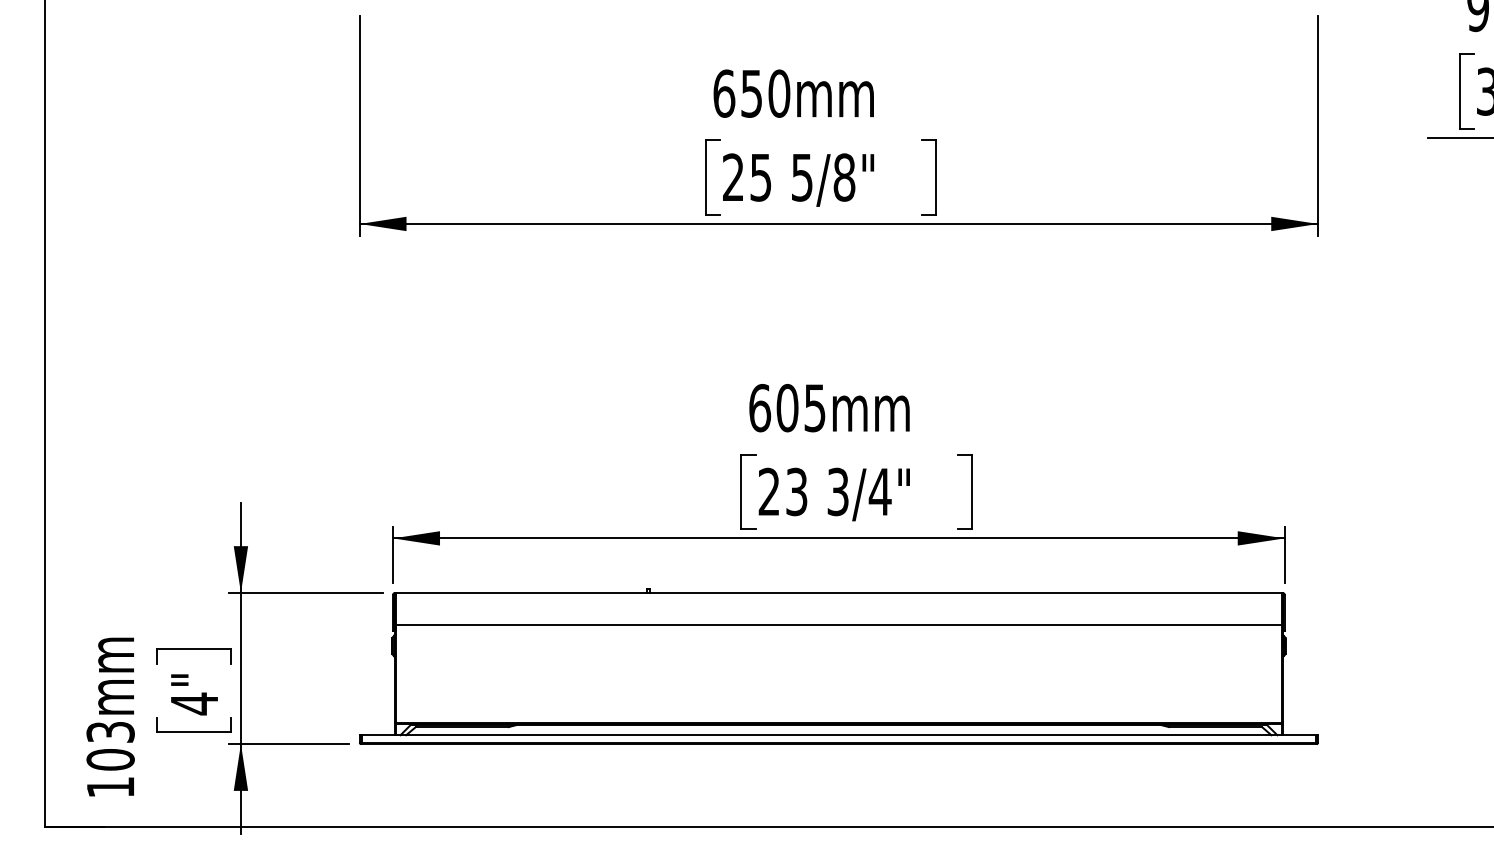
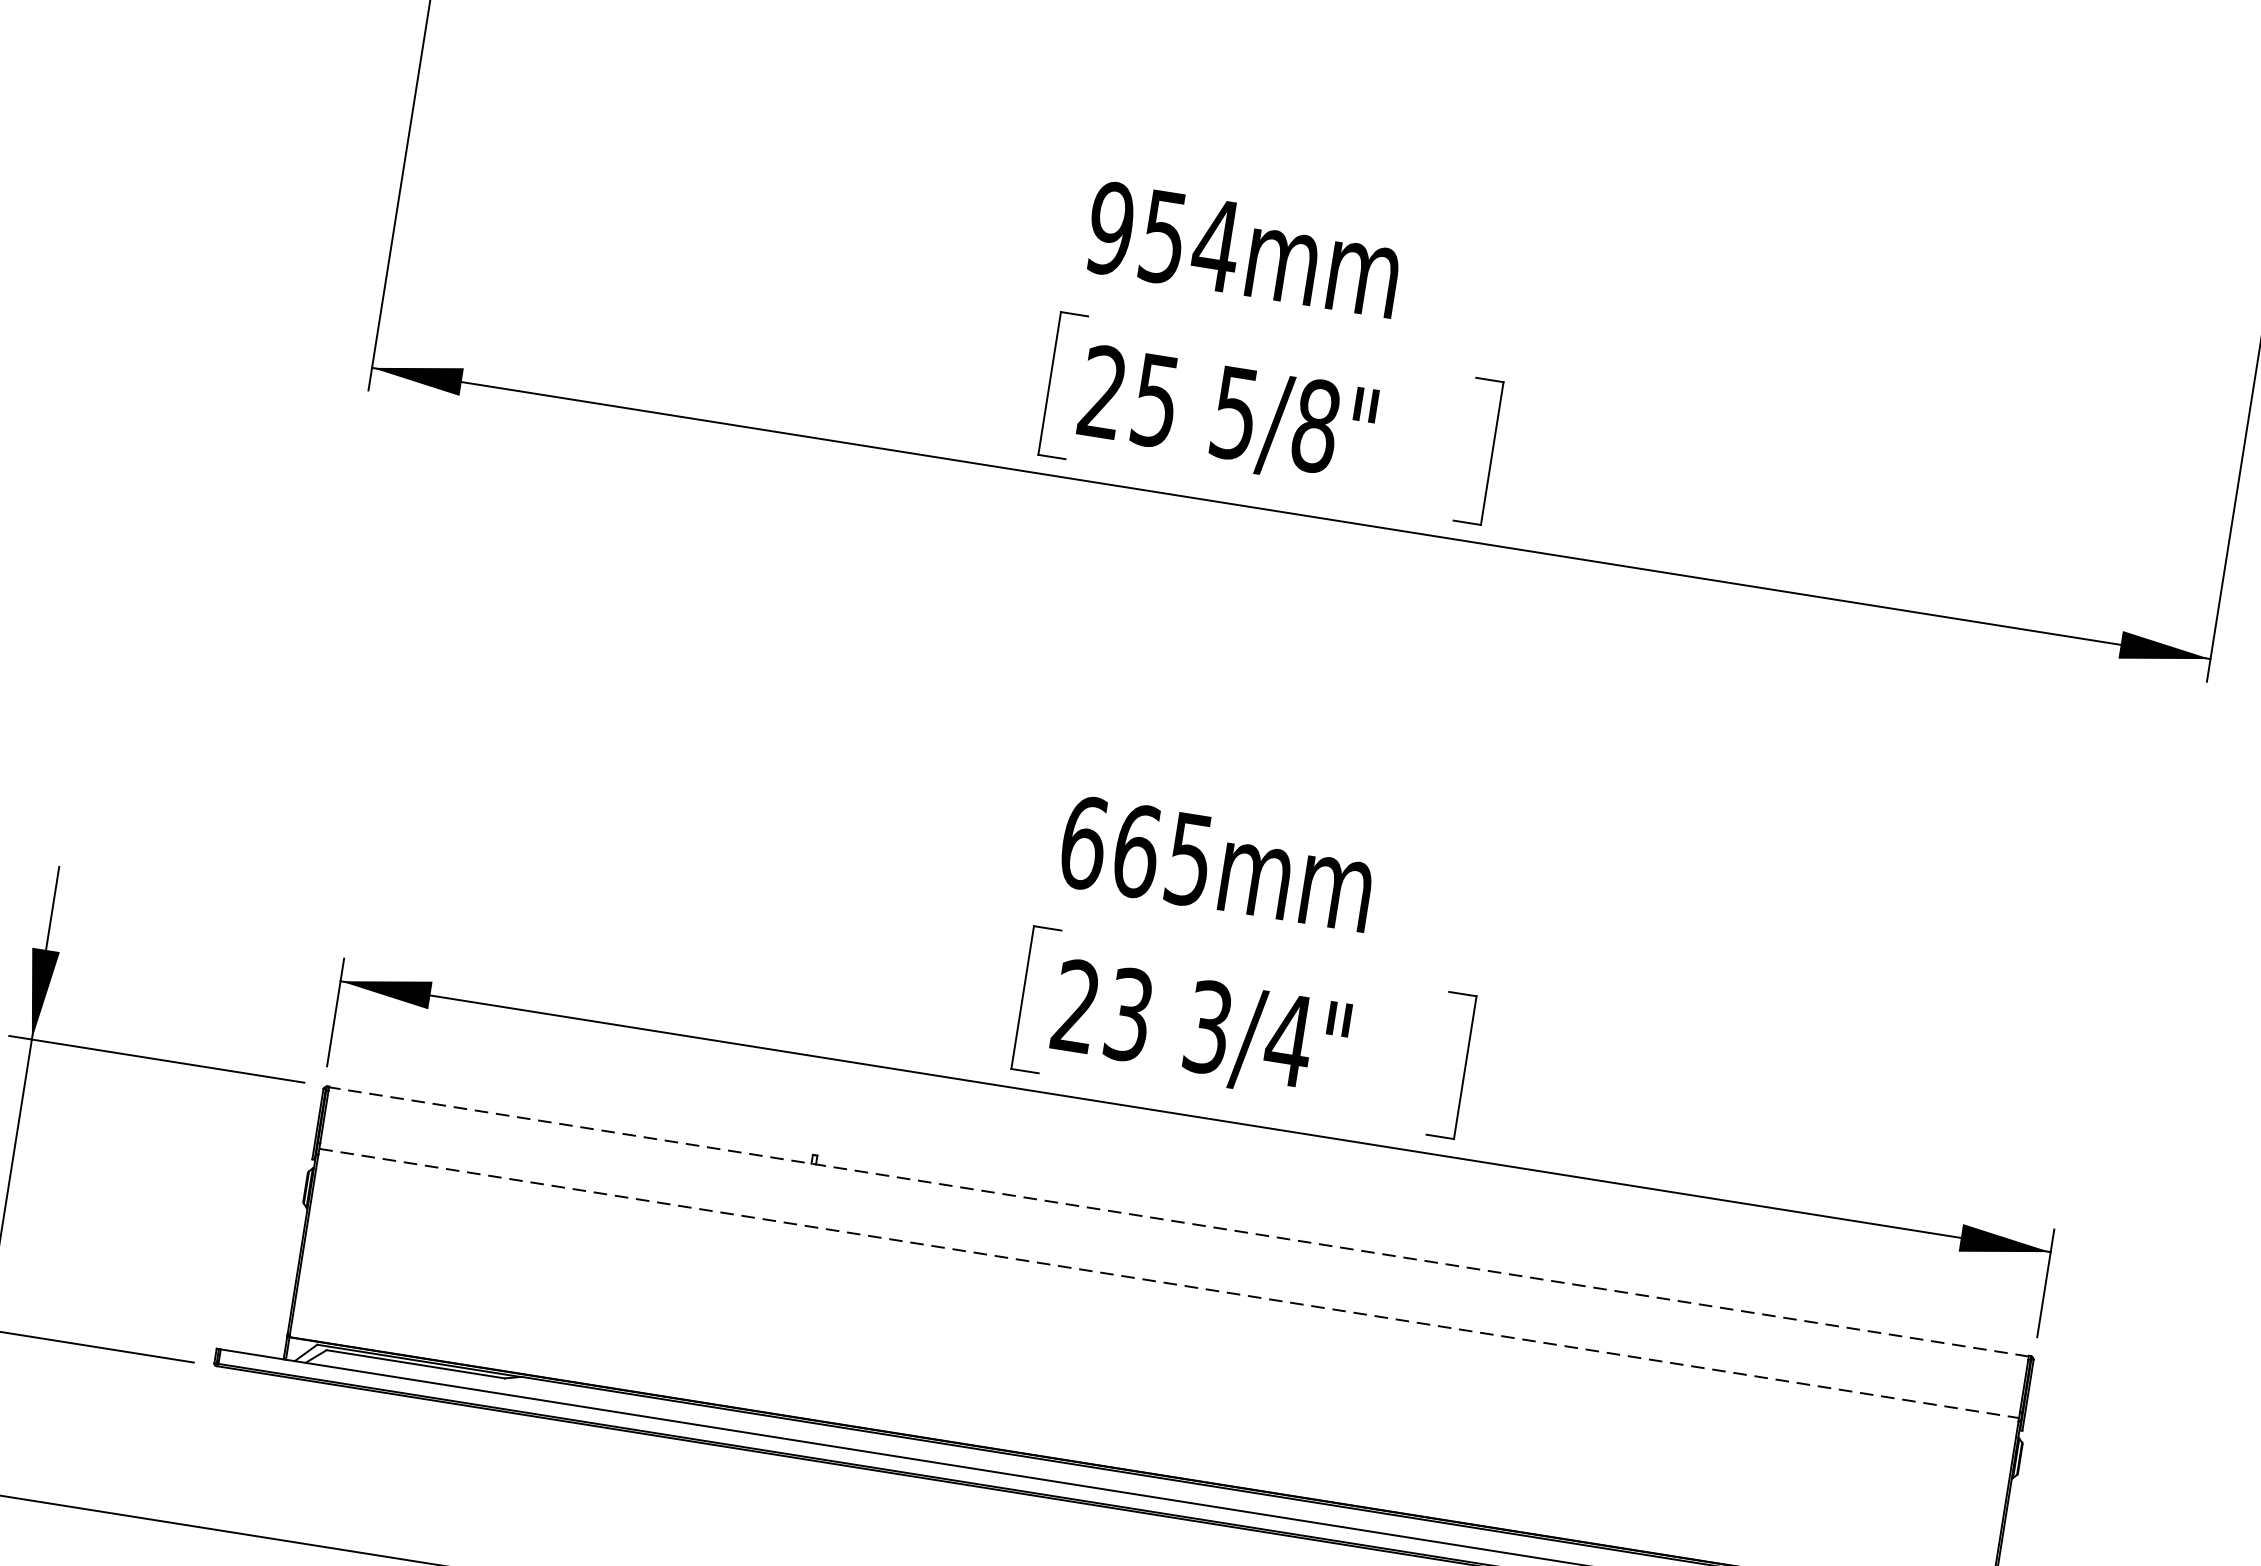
text: (751, 93) -> (1163, 236), 650mm -> 954mm
text: (787, 407) -> (1136, 849), 605mm -> 665mm
line: (838, 593) -> (1178, 1222), solid -> dashed
line: (838, 625) -> (1168, 1283), solid -> dashed

